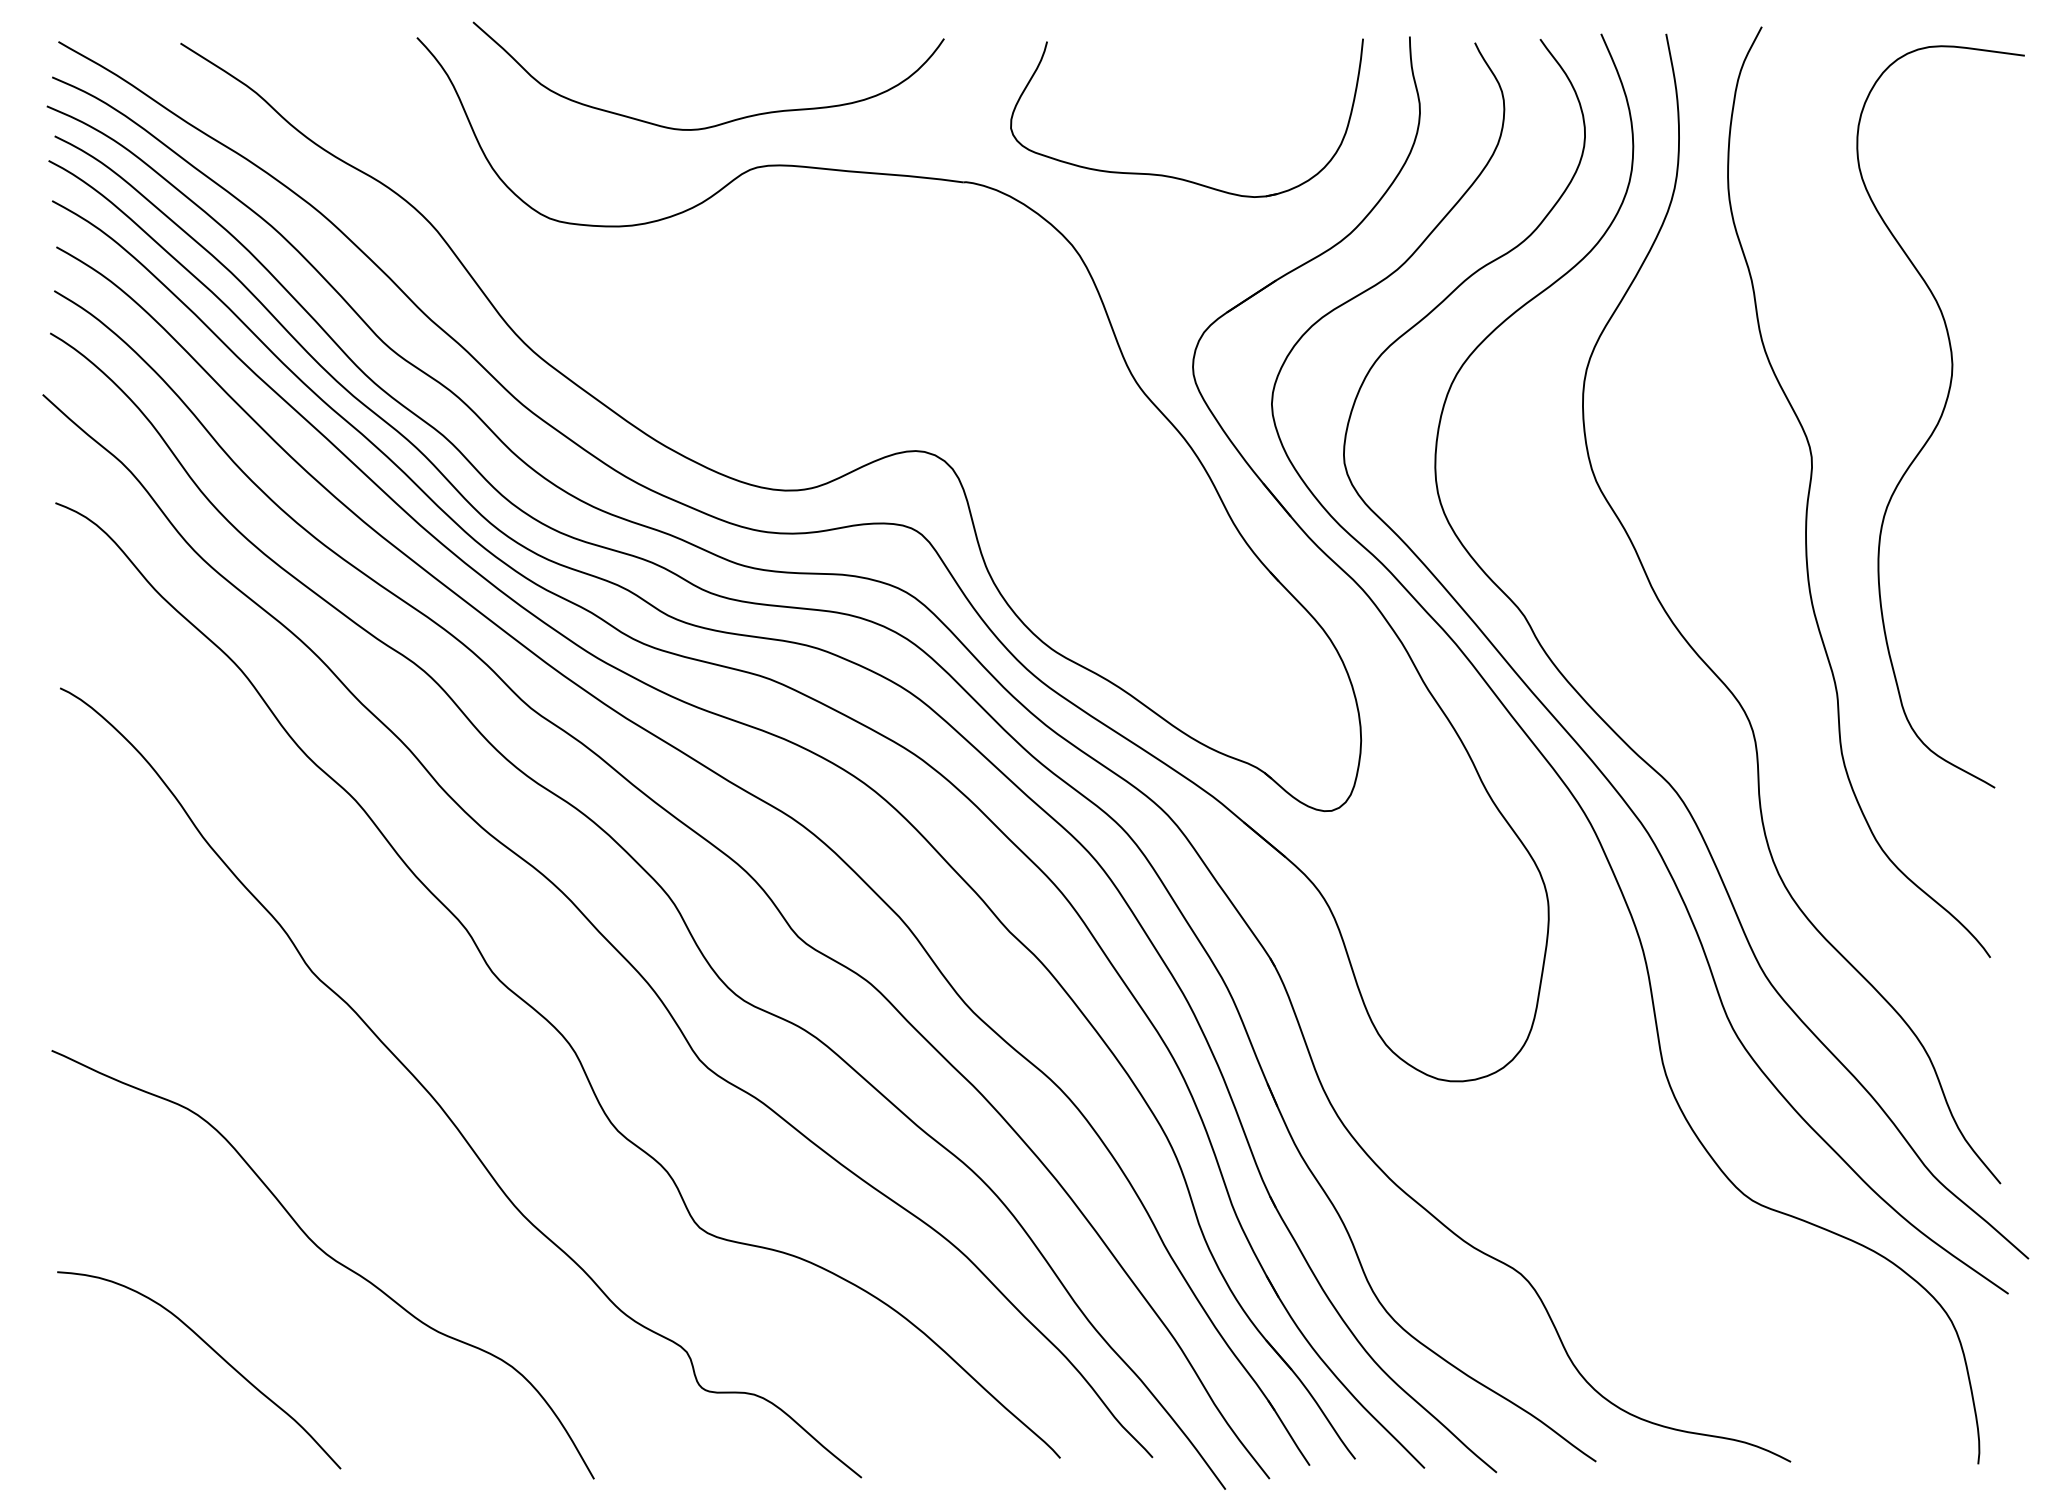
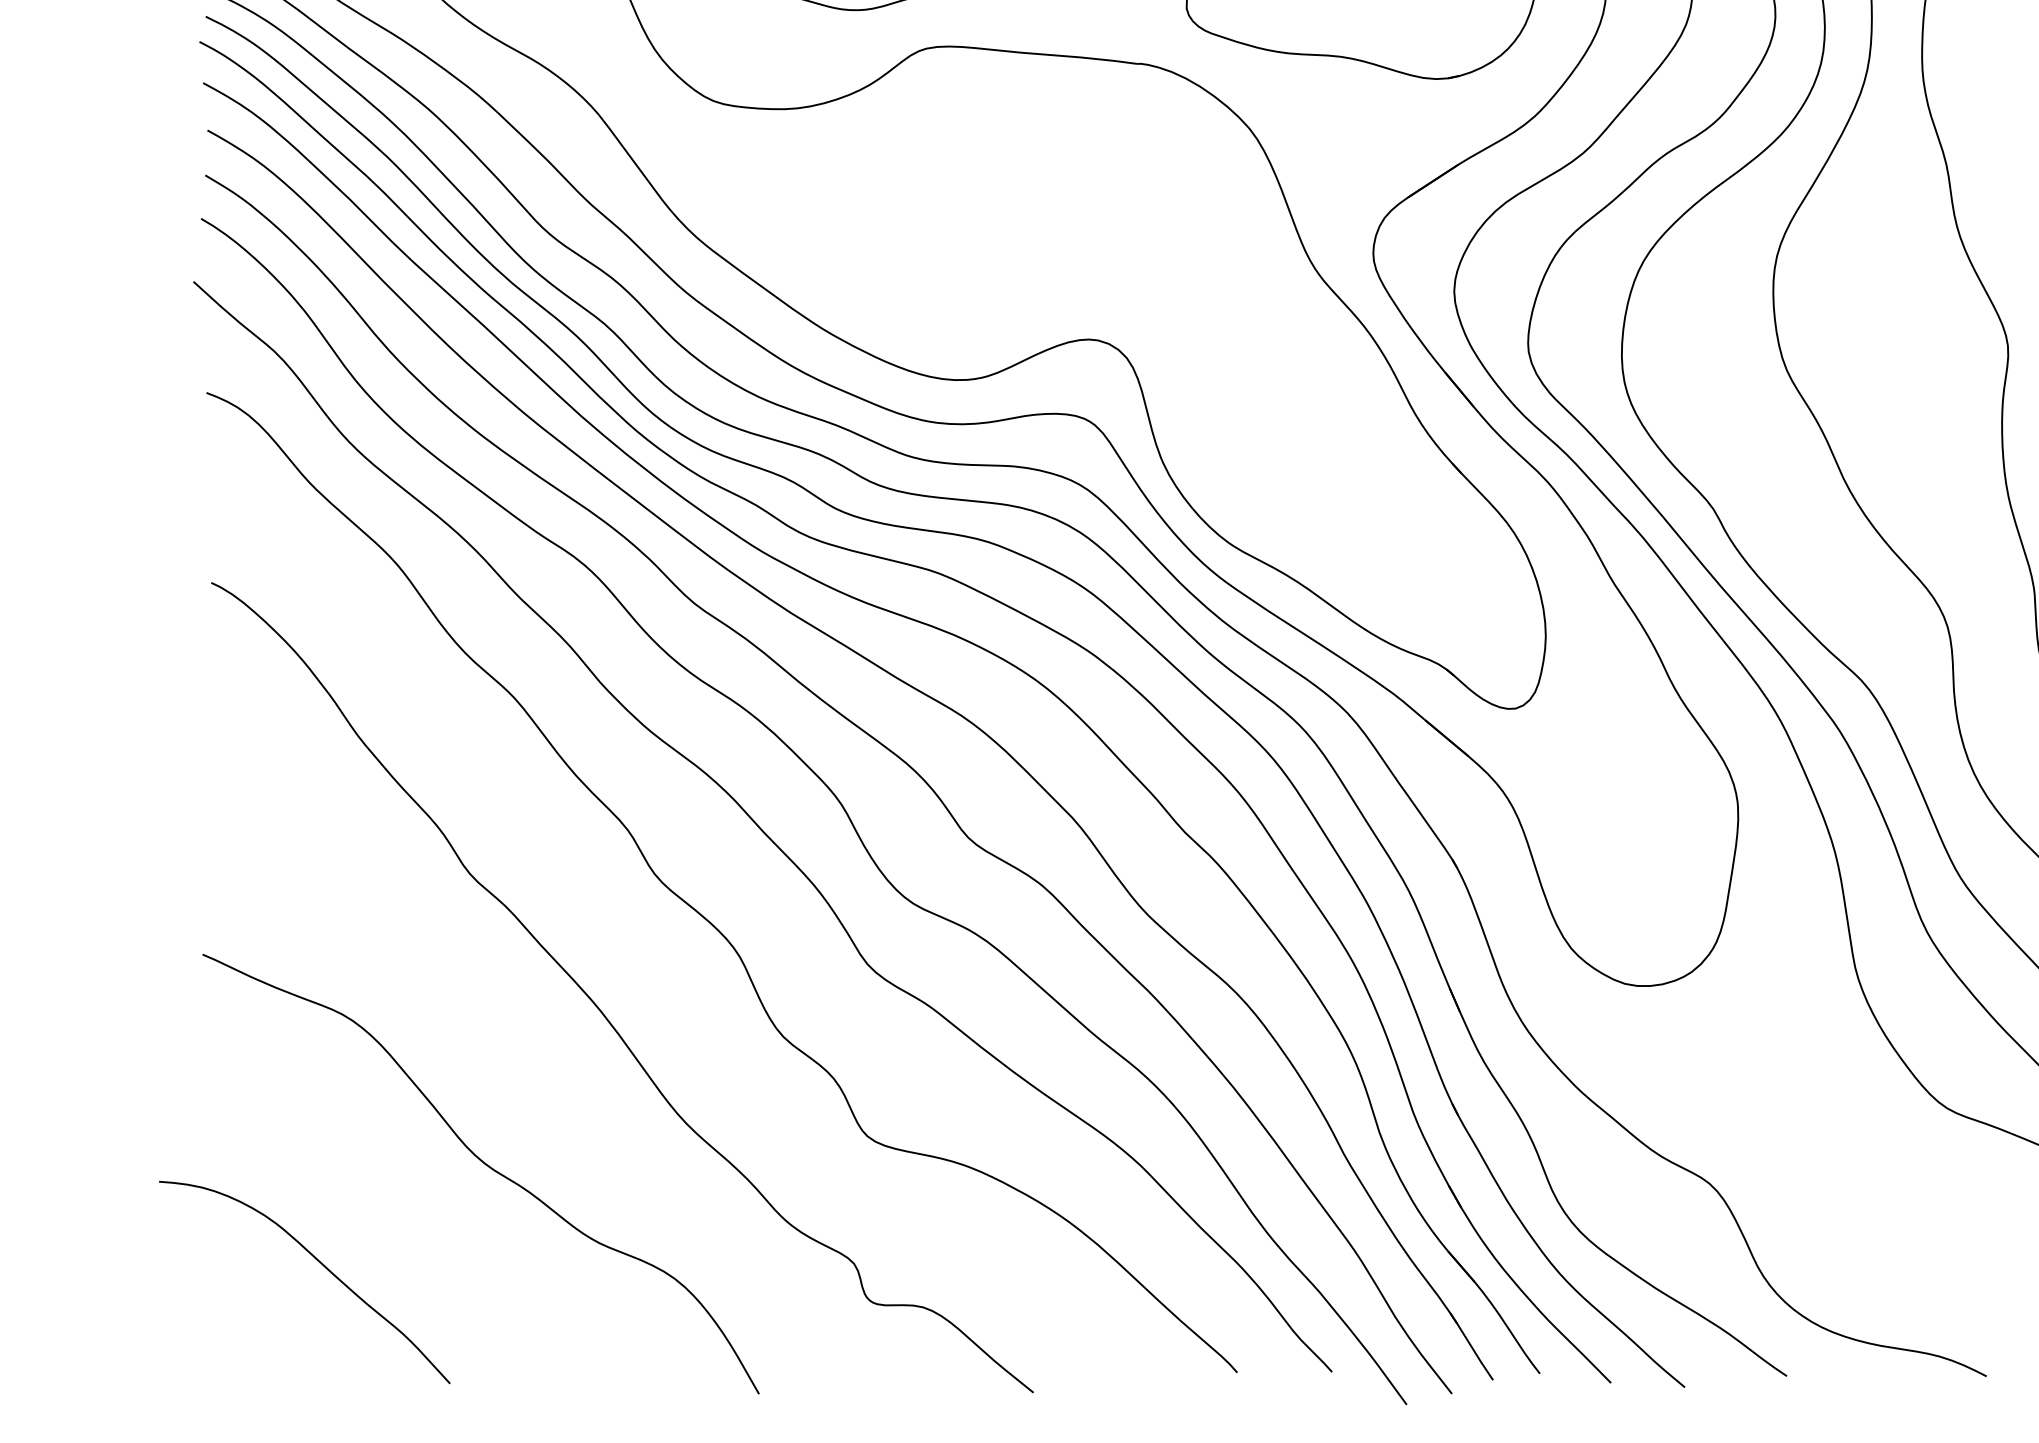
curve: (215, 1353) -> (321, 1265), moved

